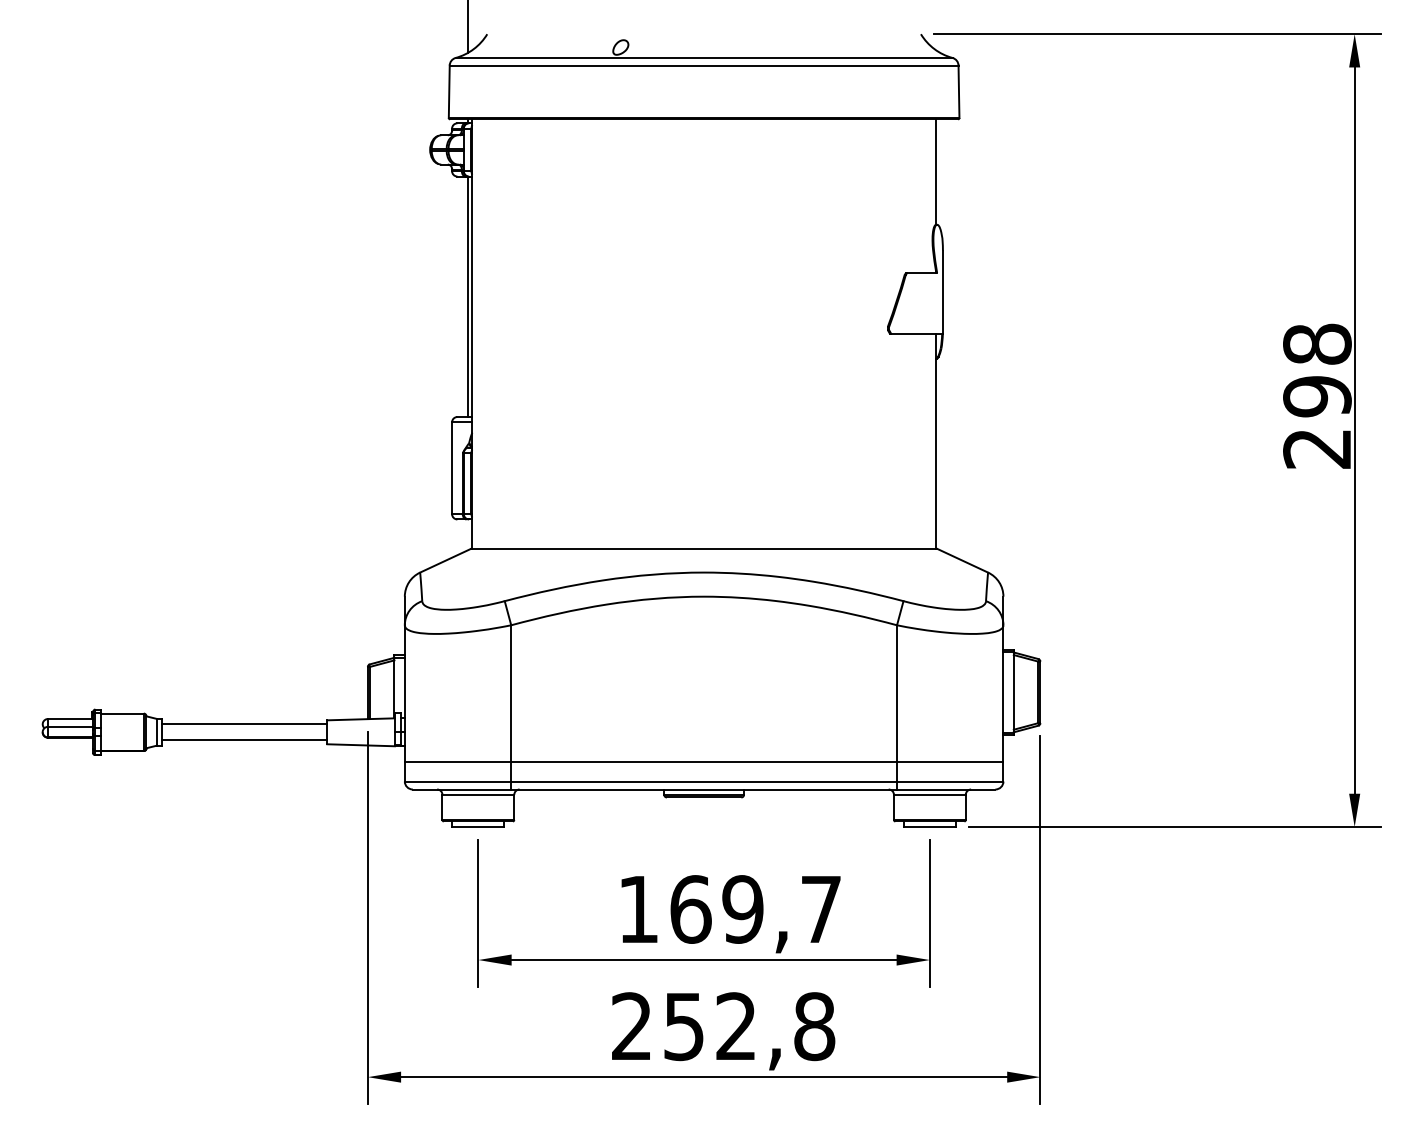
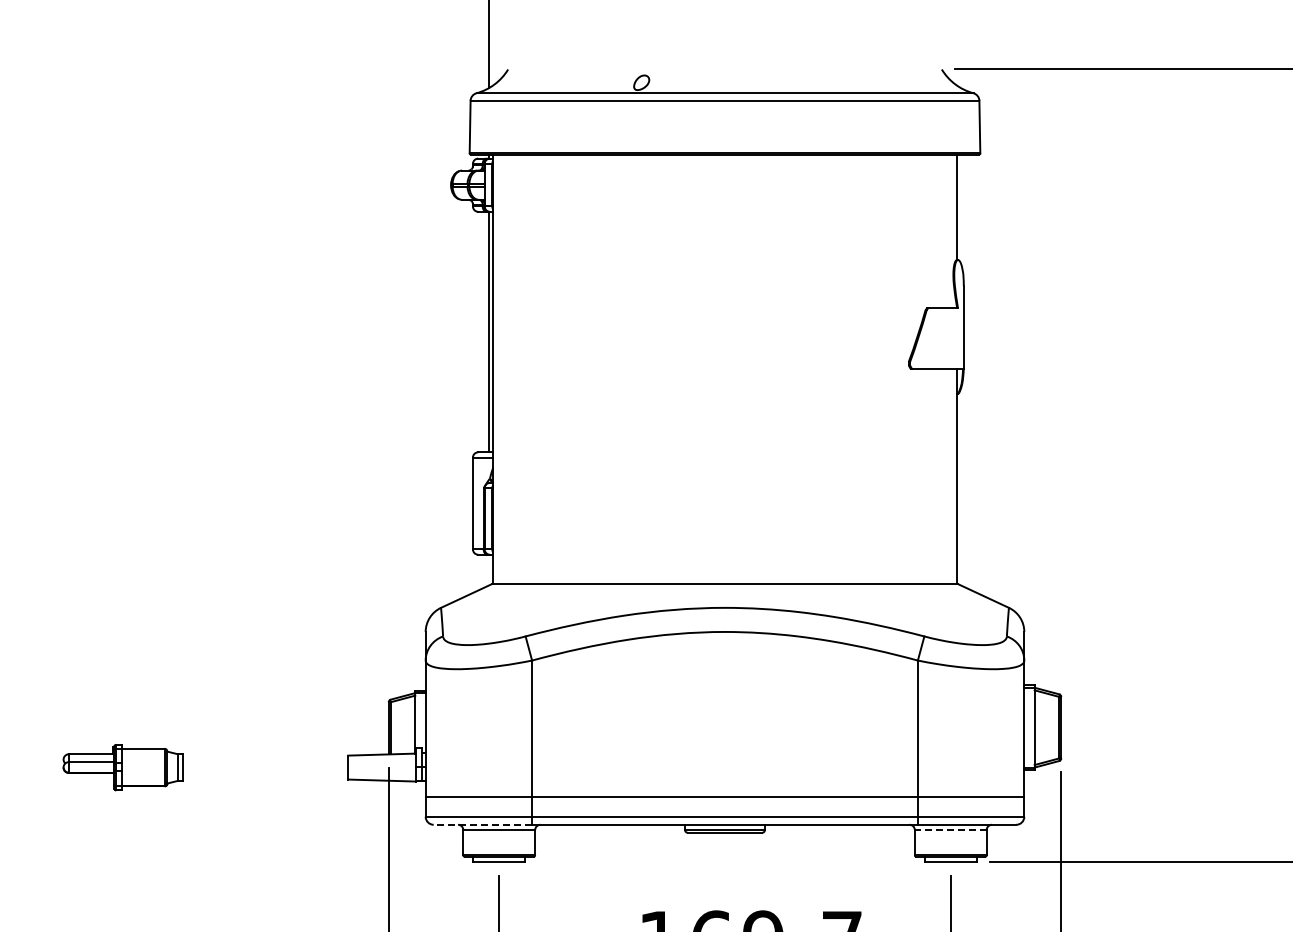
line: (244, 724) -> (265, 759), removed
line: (244, 740) -> (265, 775), removed
line: (461, 789) -> (482, 824), solid -> dashed
line: (929, 794) -> (950, 829), solid -> dashed

